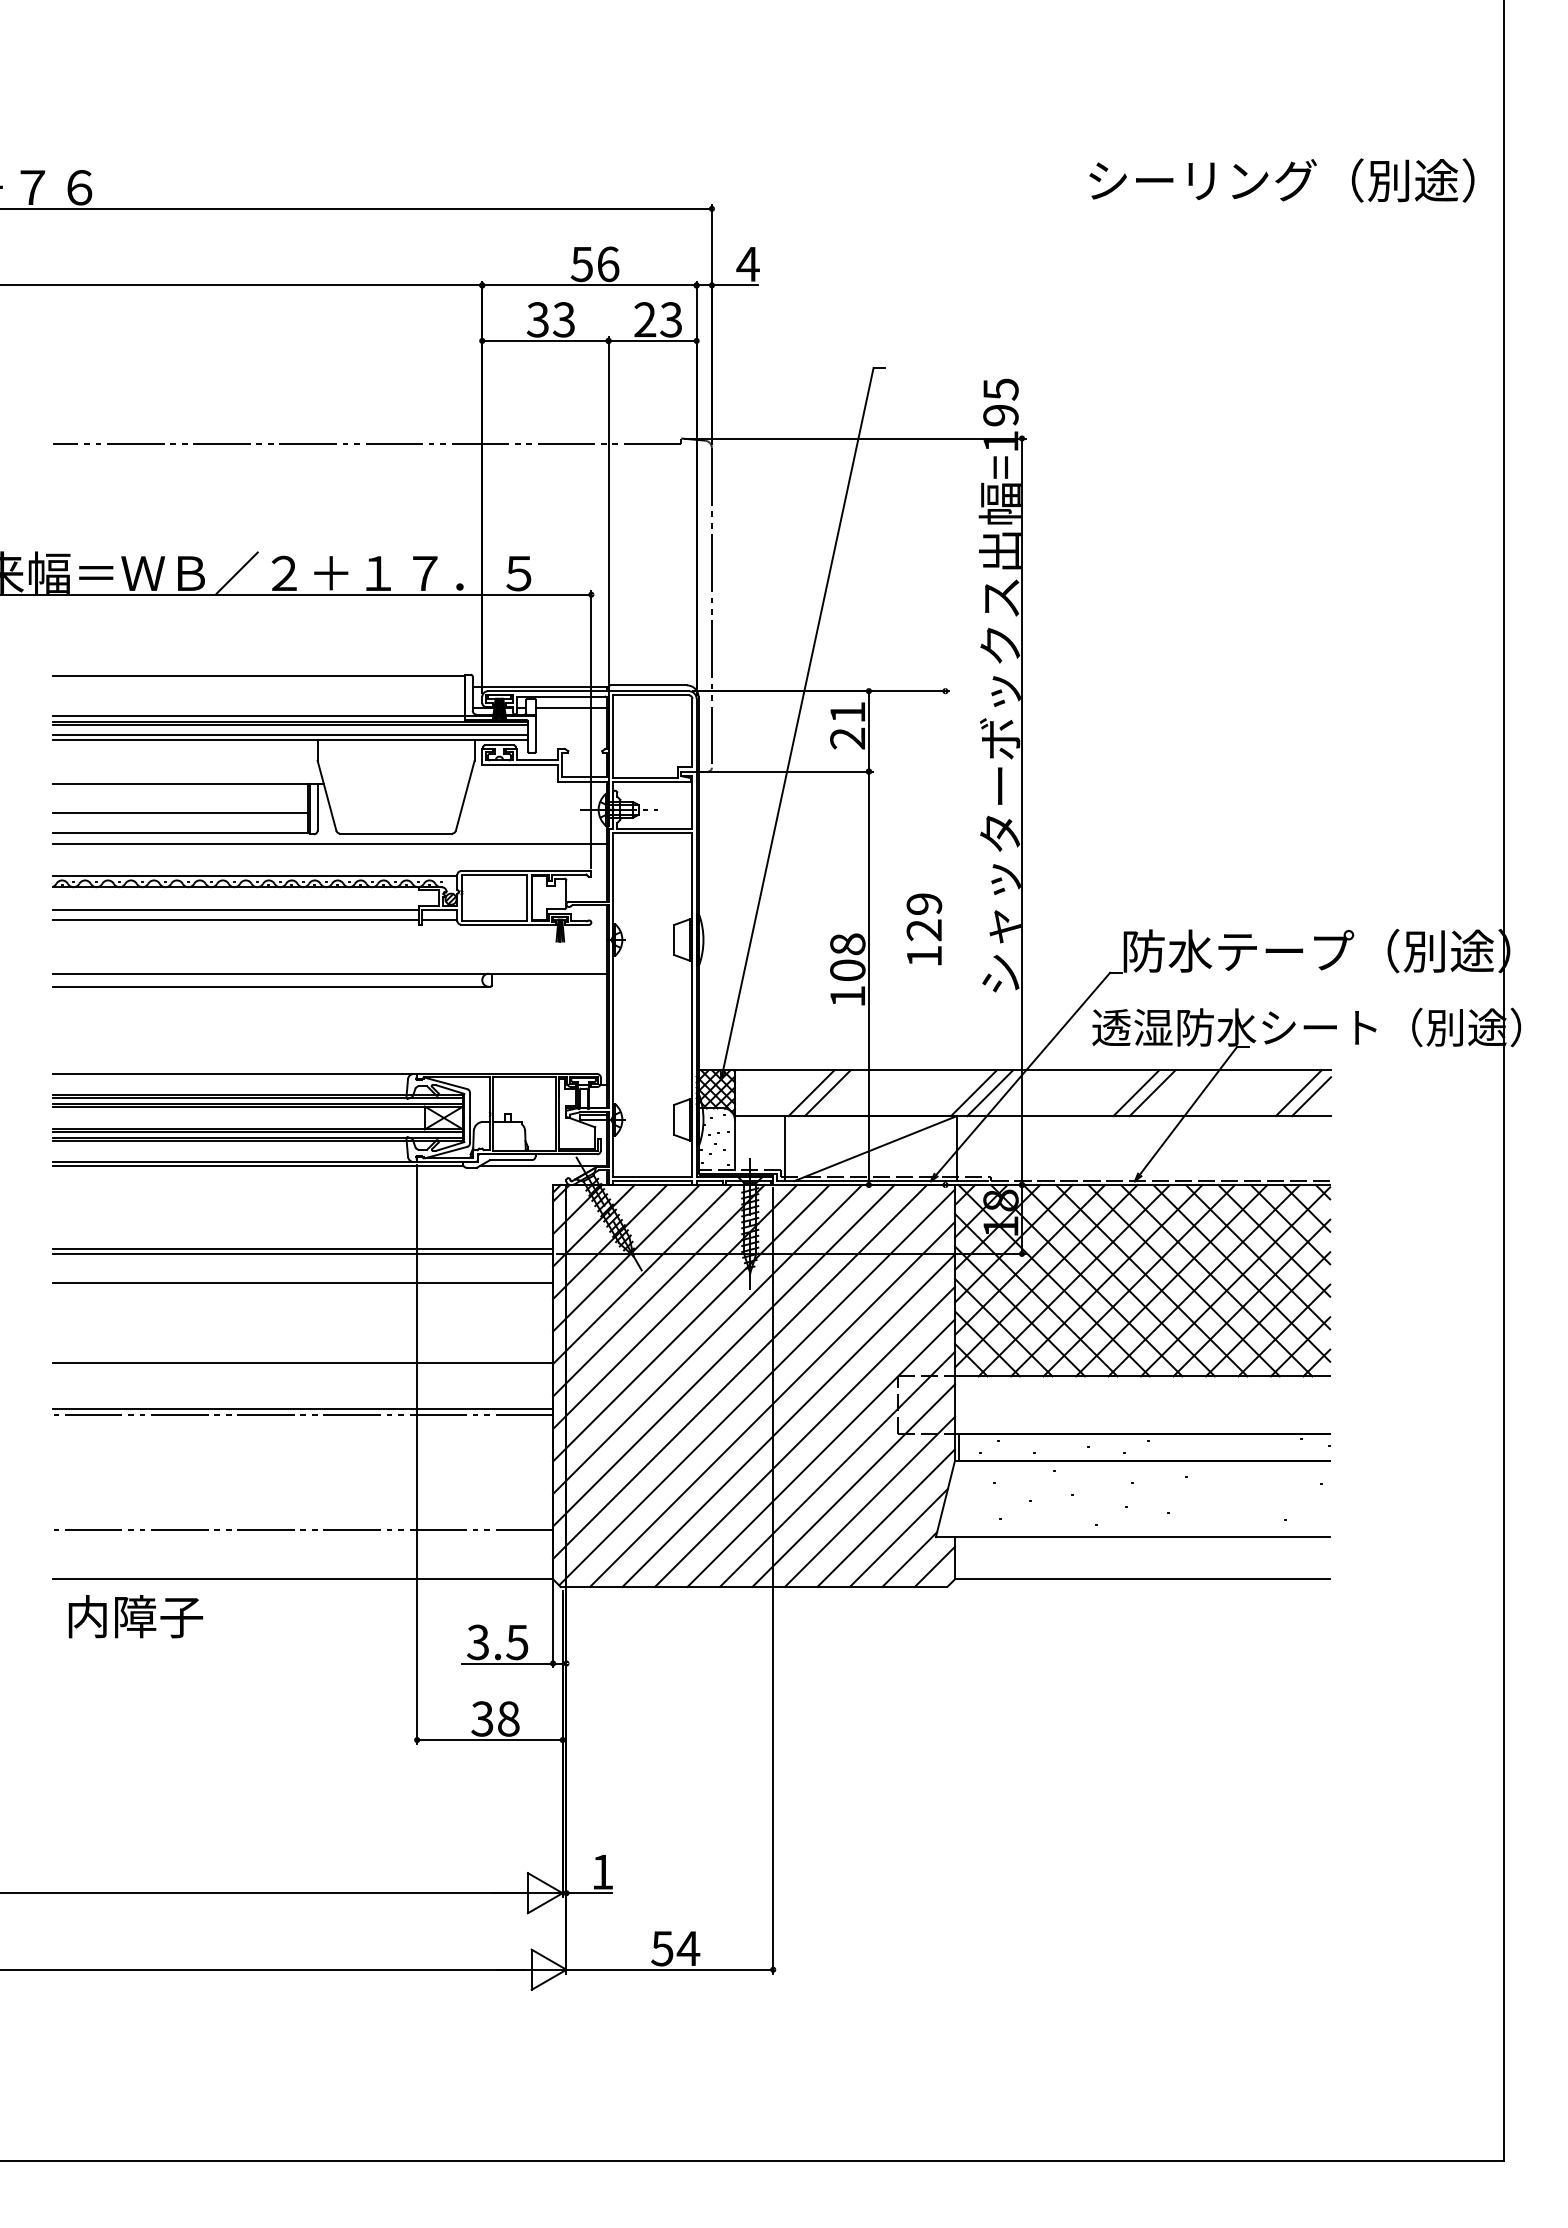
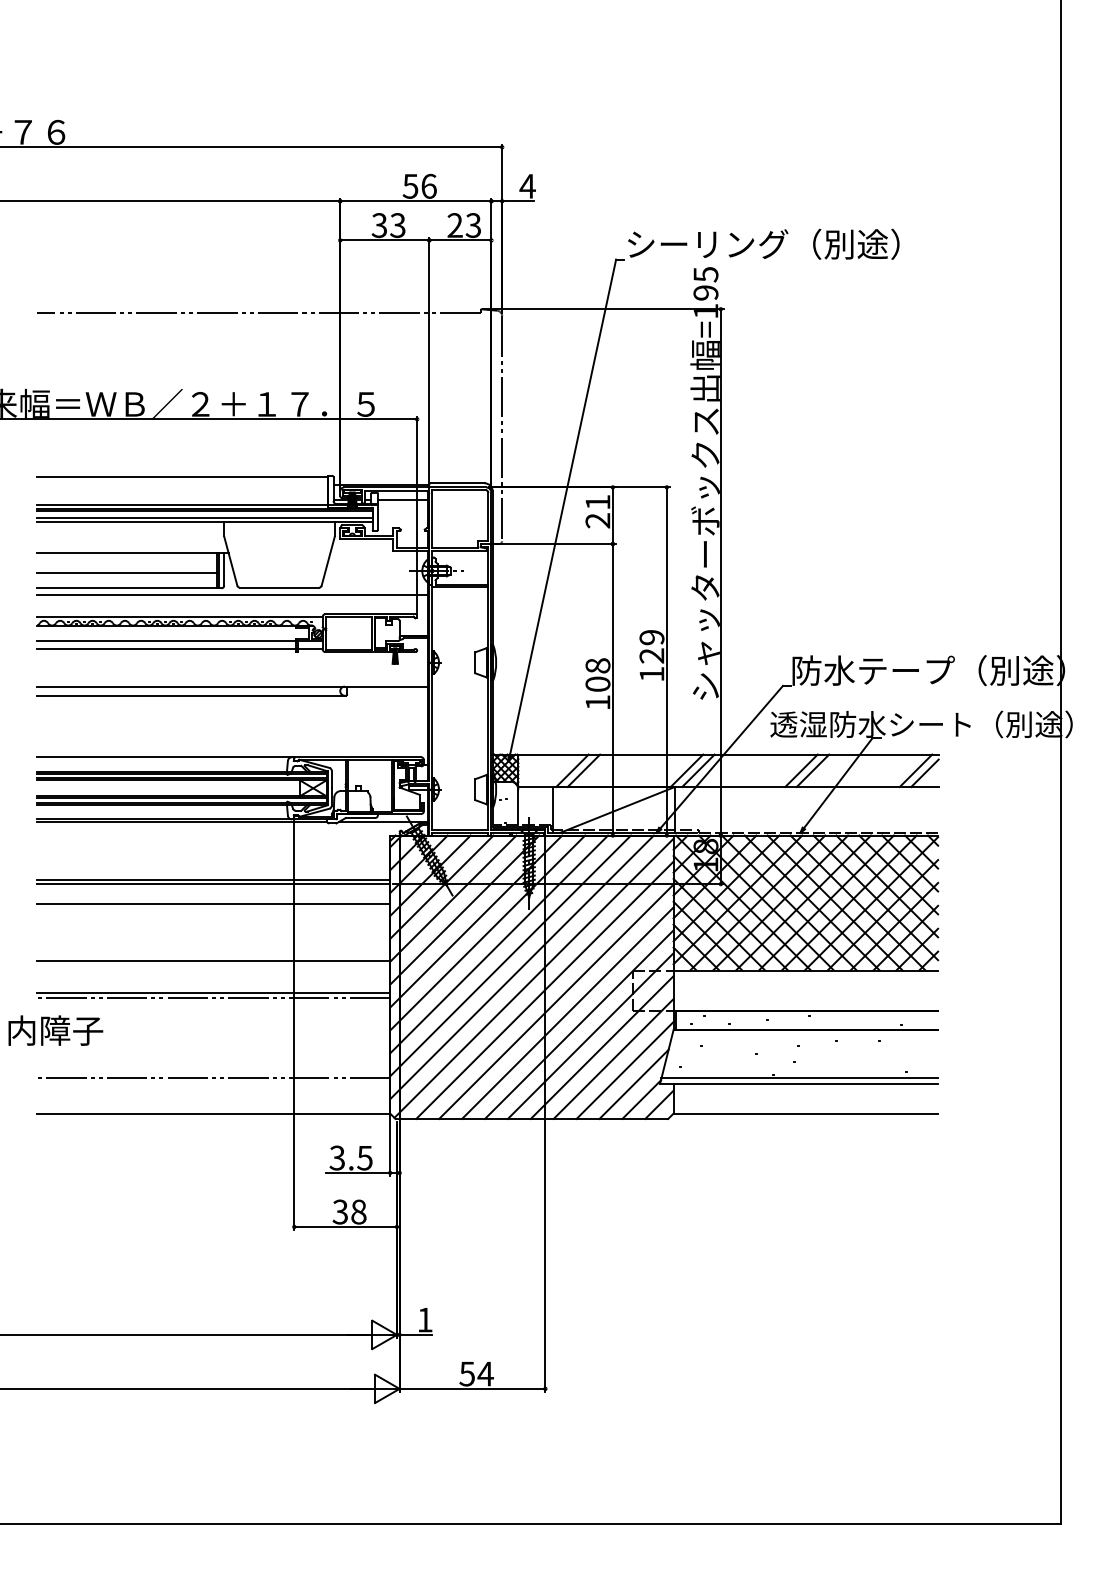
text: (1281, 180) -> (763, 244), moved
line: (945, 938) -> (666, 661), added
line: (1133, 1529) -> (799, 1078), added
text: (135, 1616) -> (55, 1030), moved

